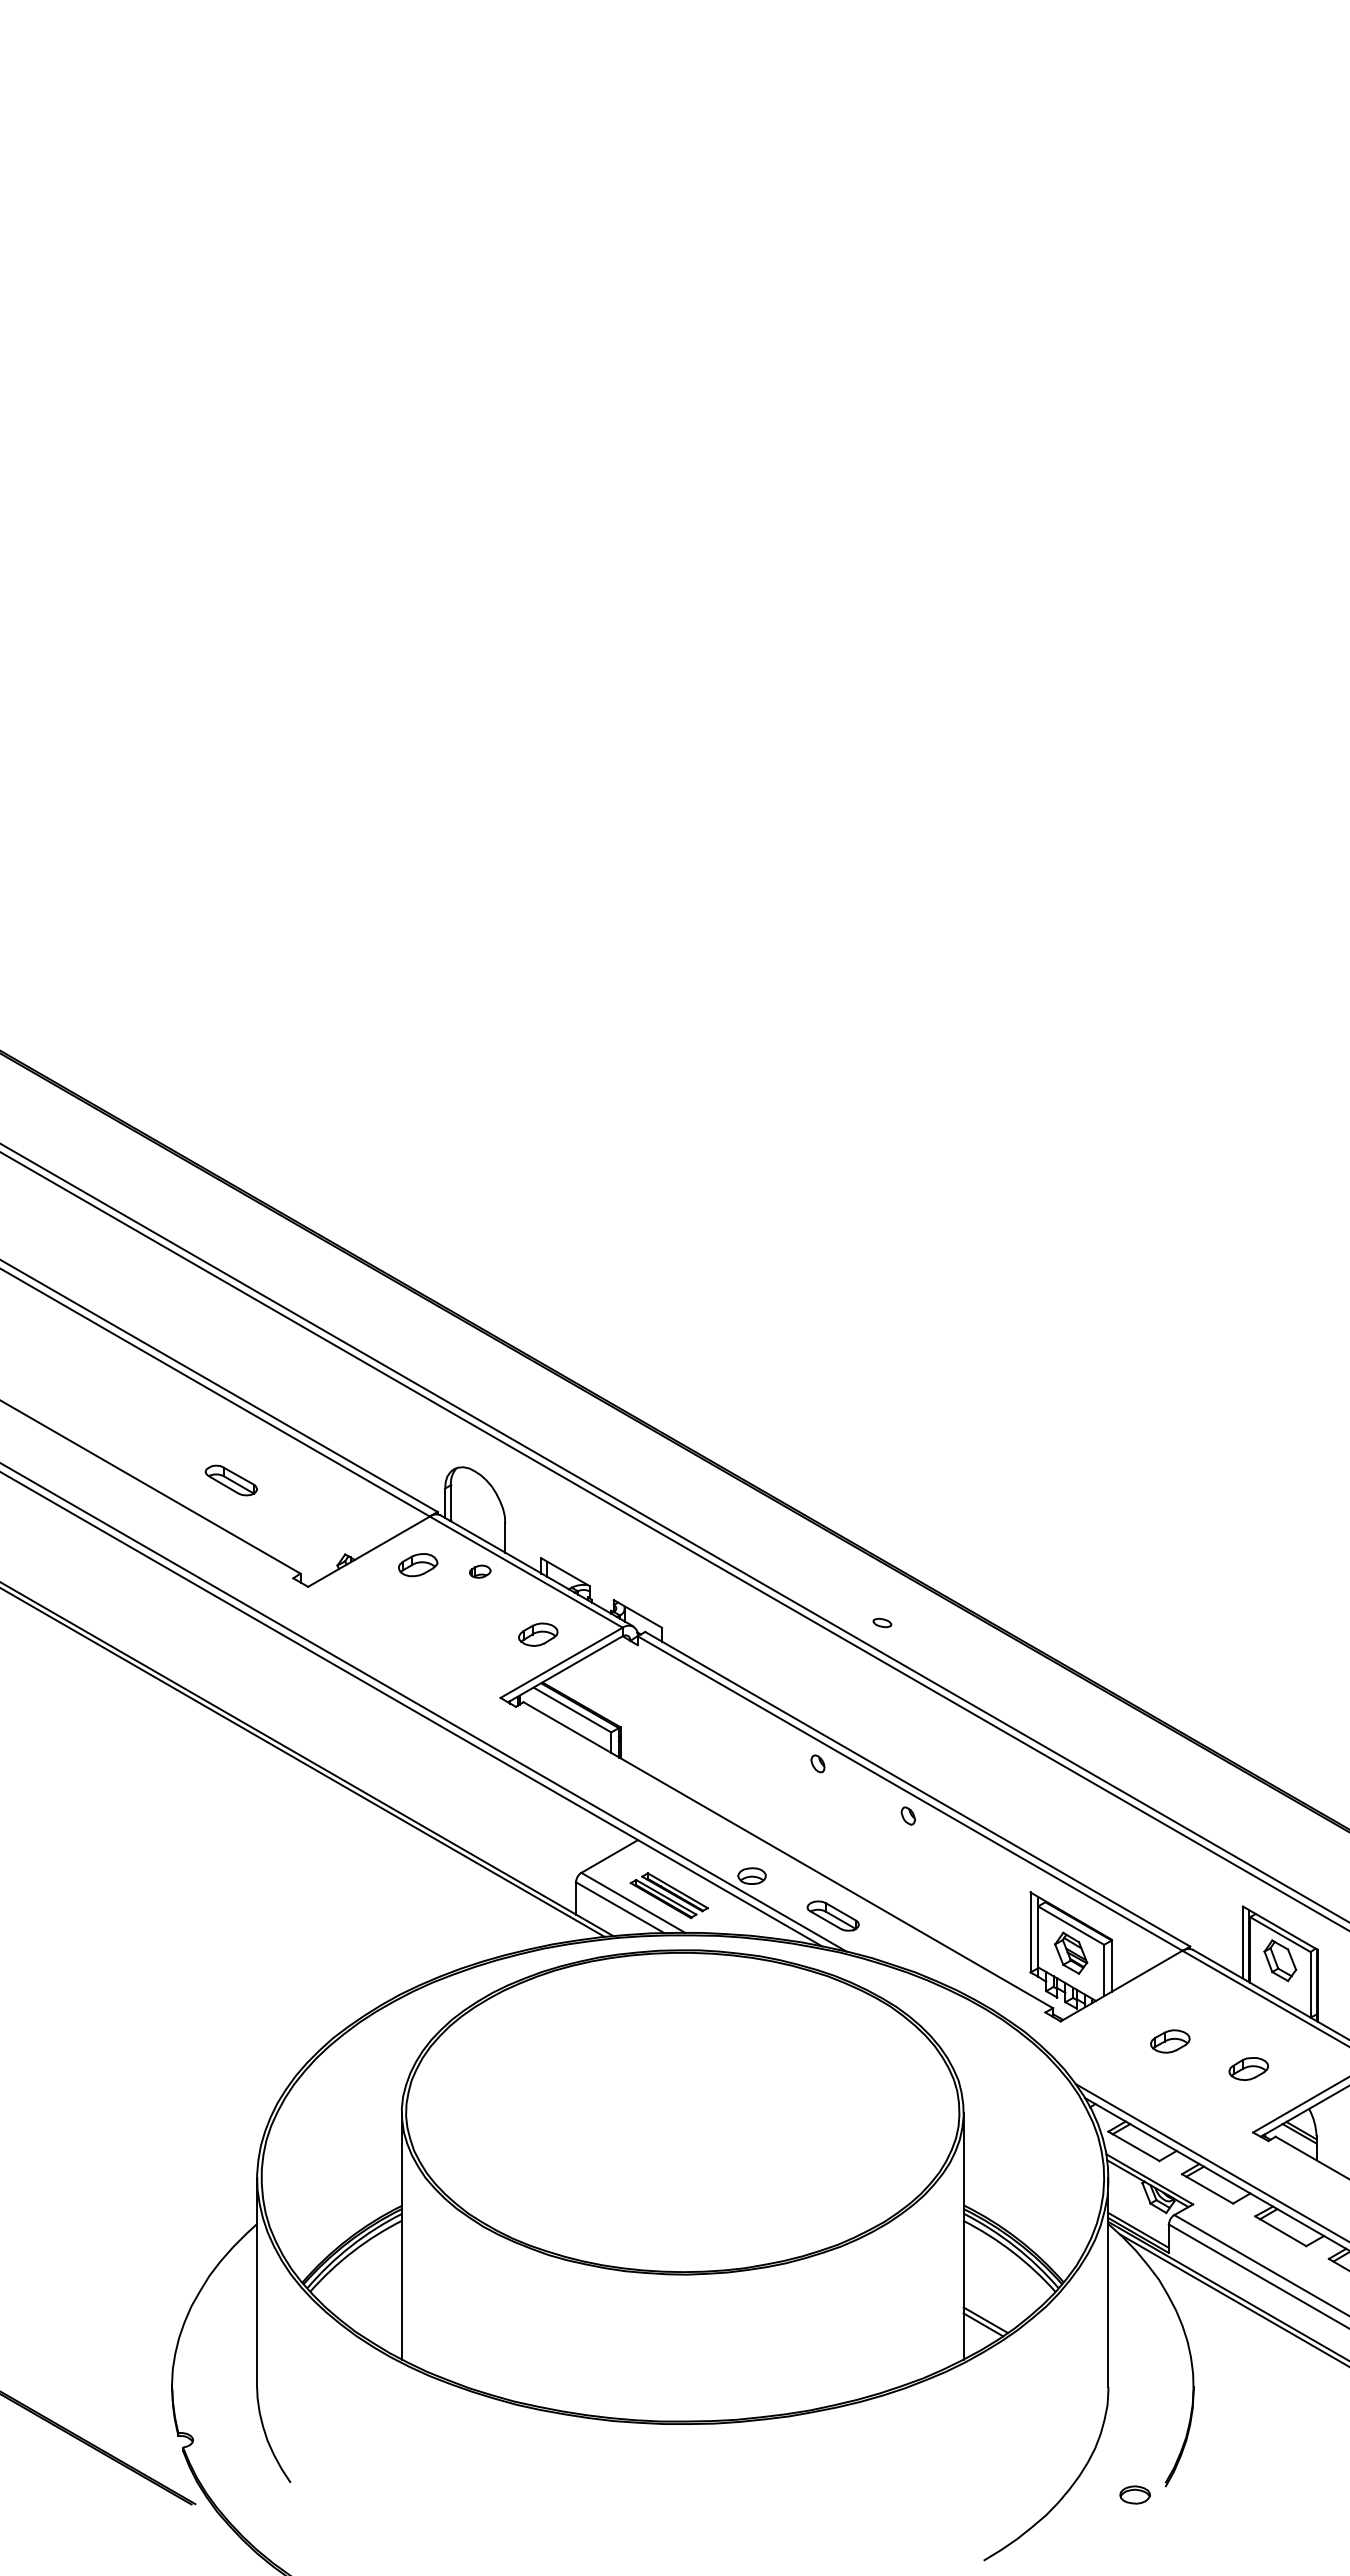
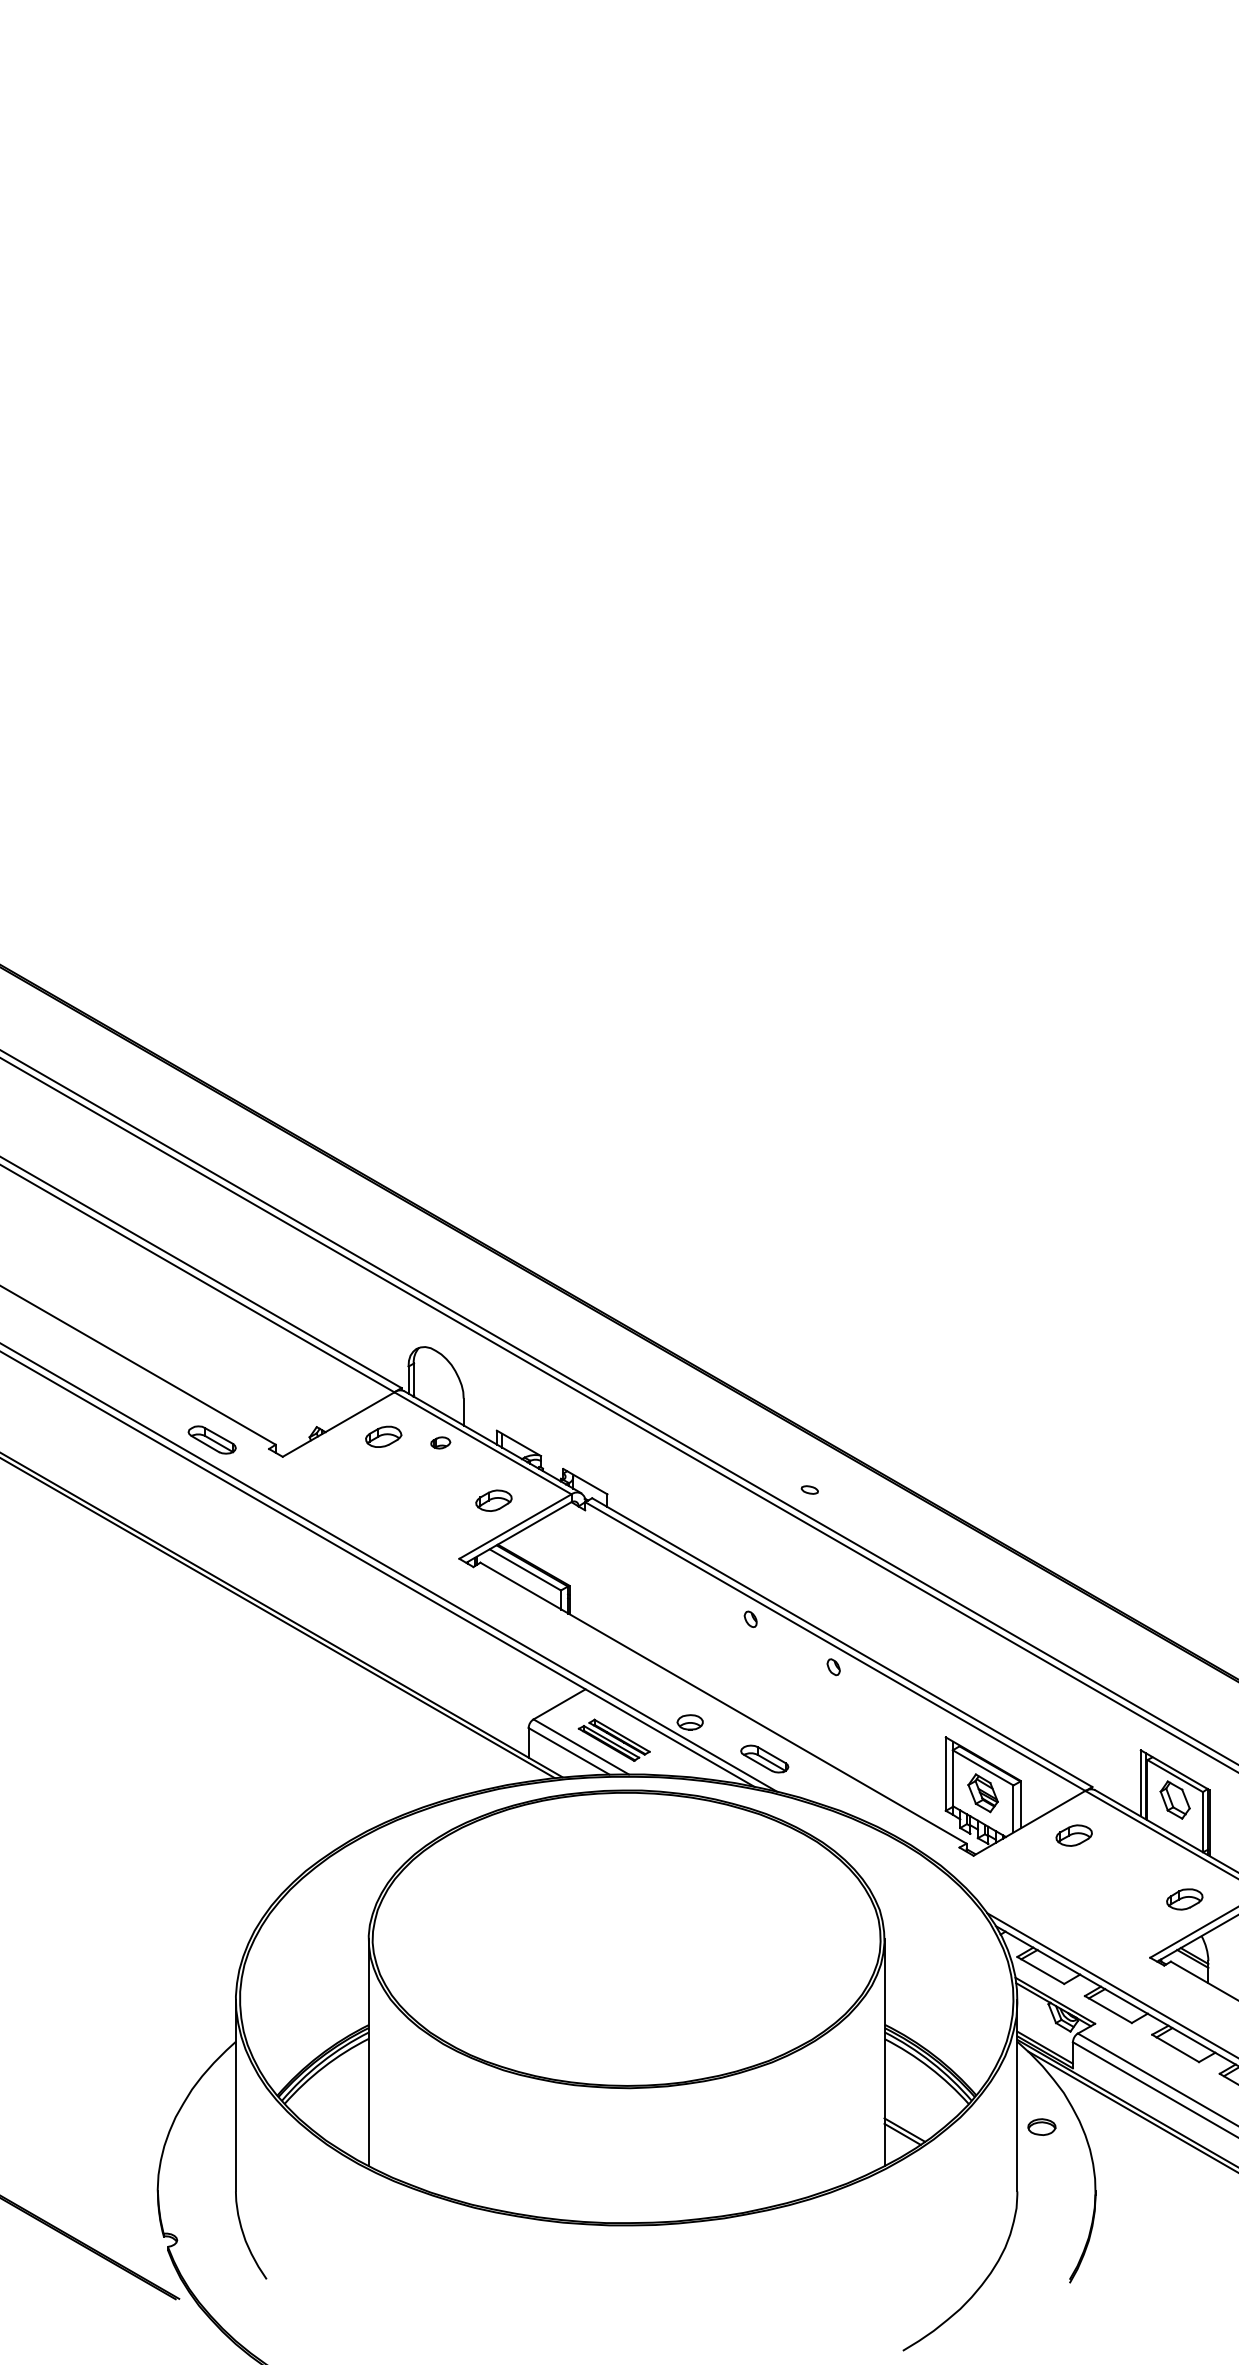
part: (230, 1480) -> (211, 1439), moved
part: (1170, 2041) -> (1074, 1835), moved
part: (1248, 2068) -> (1184, 1898), moved
part: (1134, 2494) -> (1041, 2126), moved

